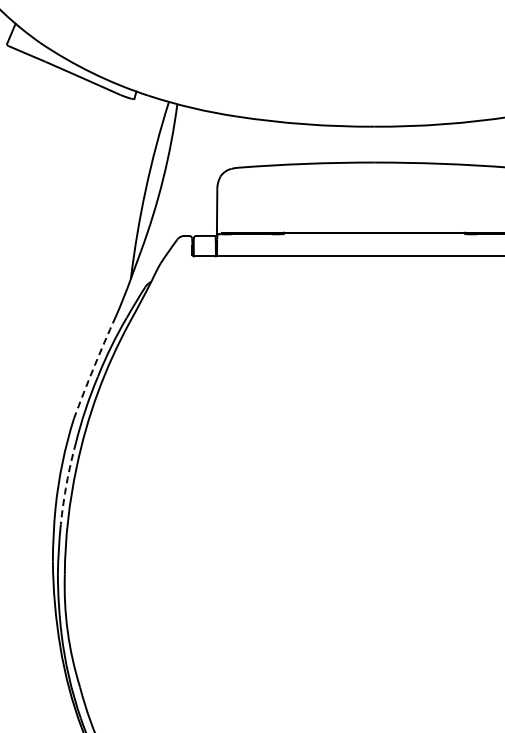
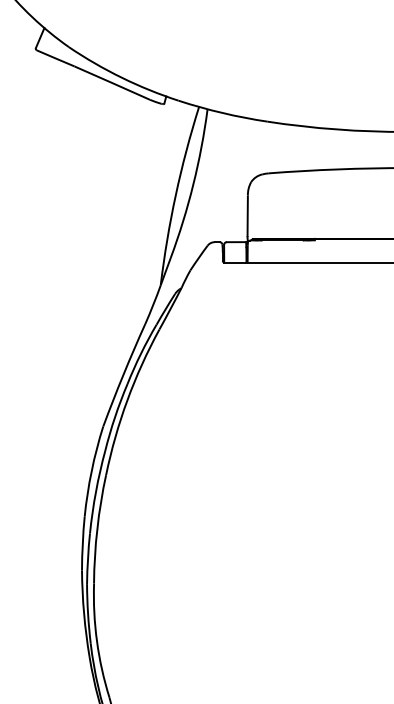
arc: (93, 367) -> (122, 374), dashed -> solid
arc: (66, 483) -> (95, 491), dashed -> solid

